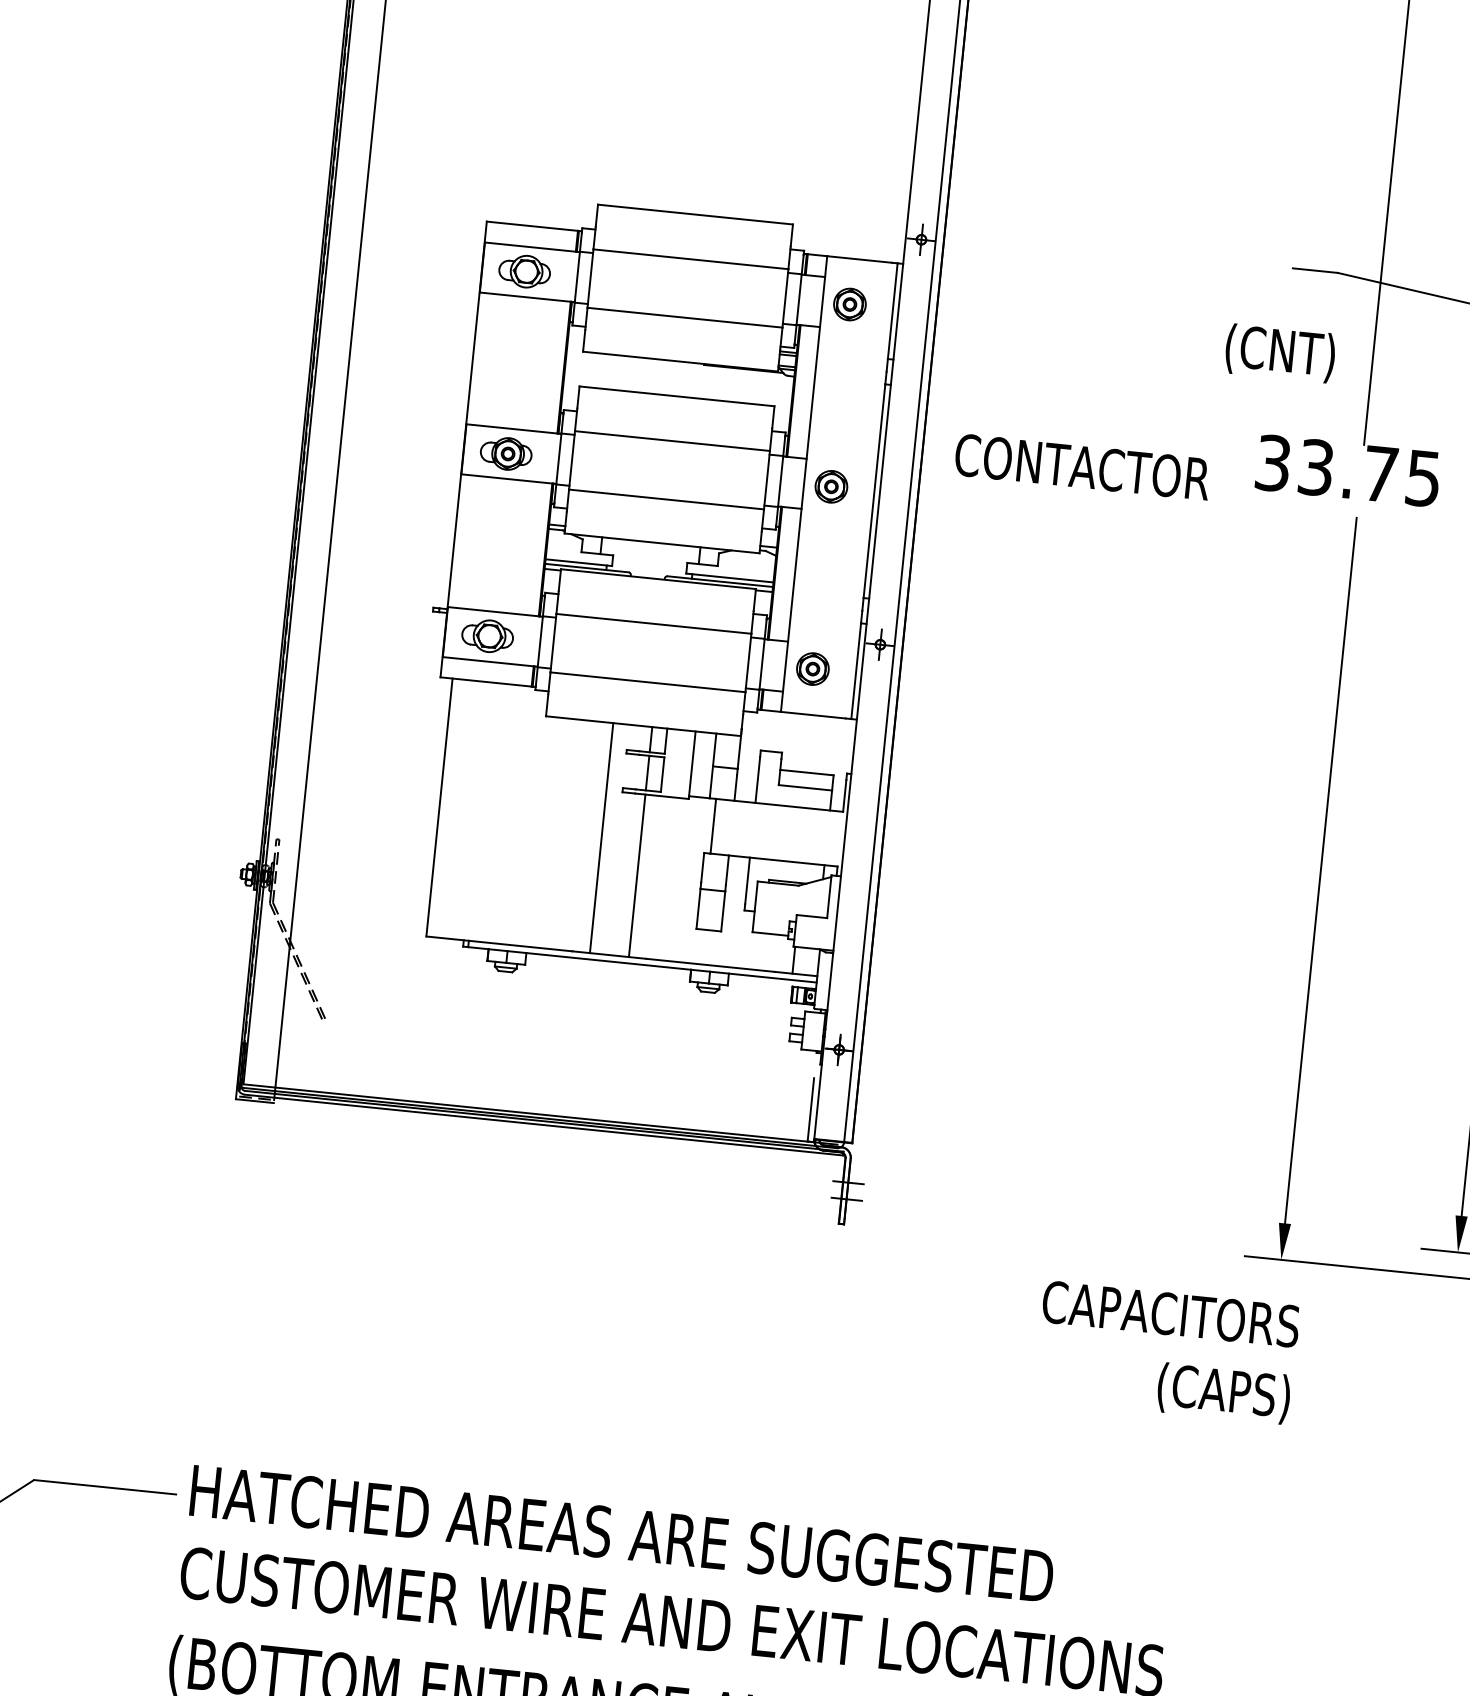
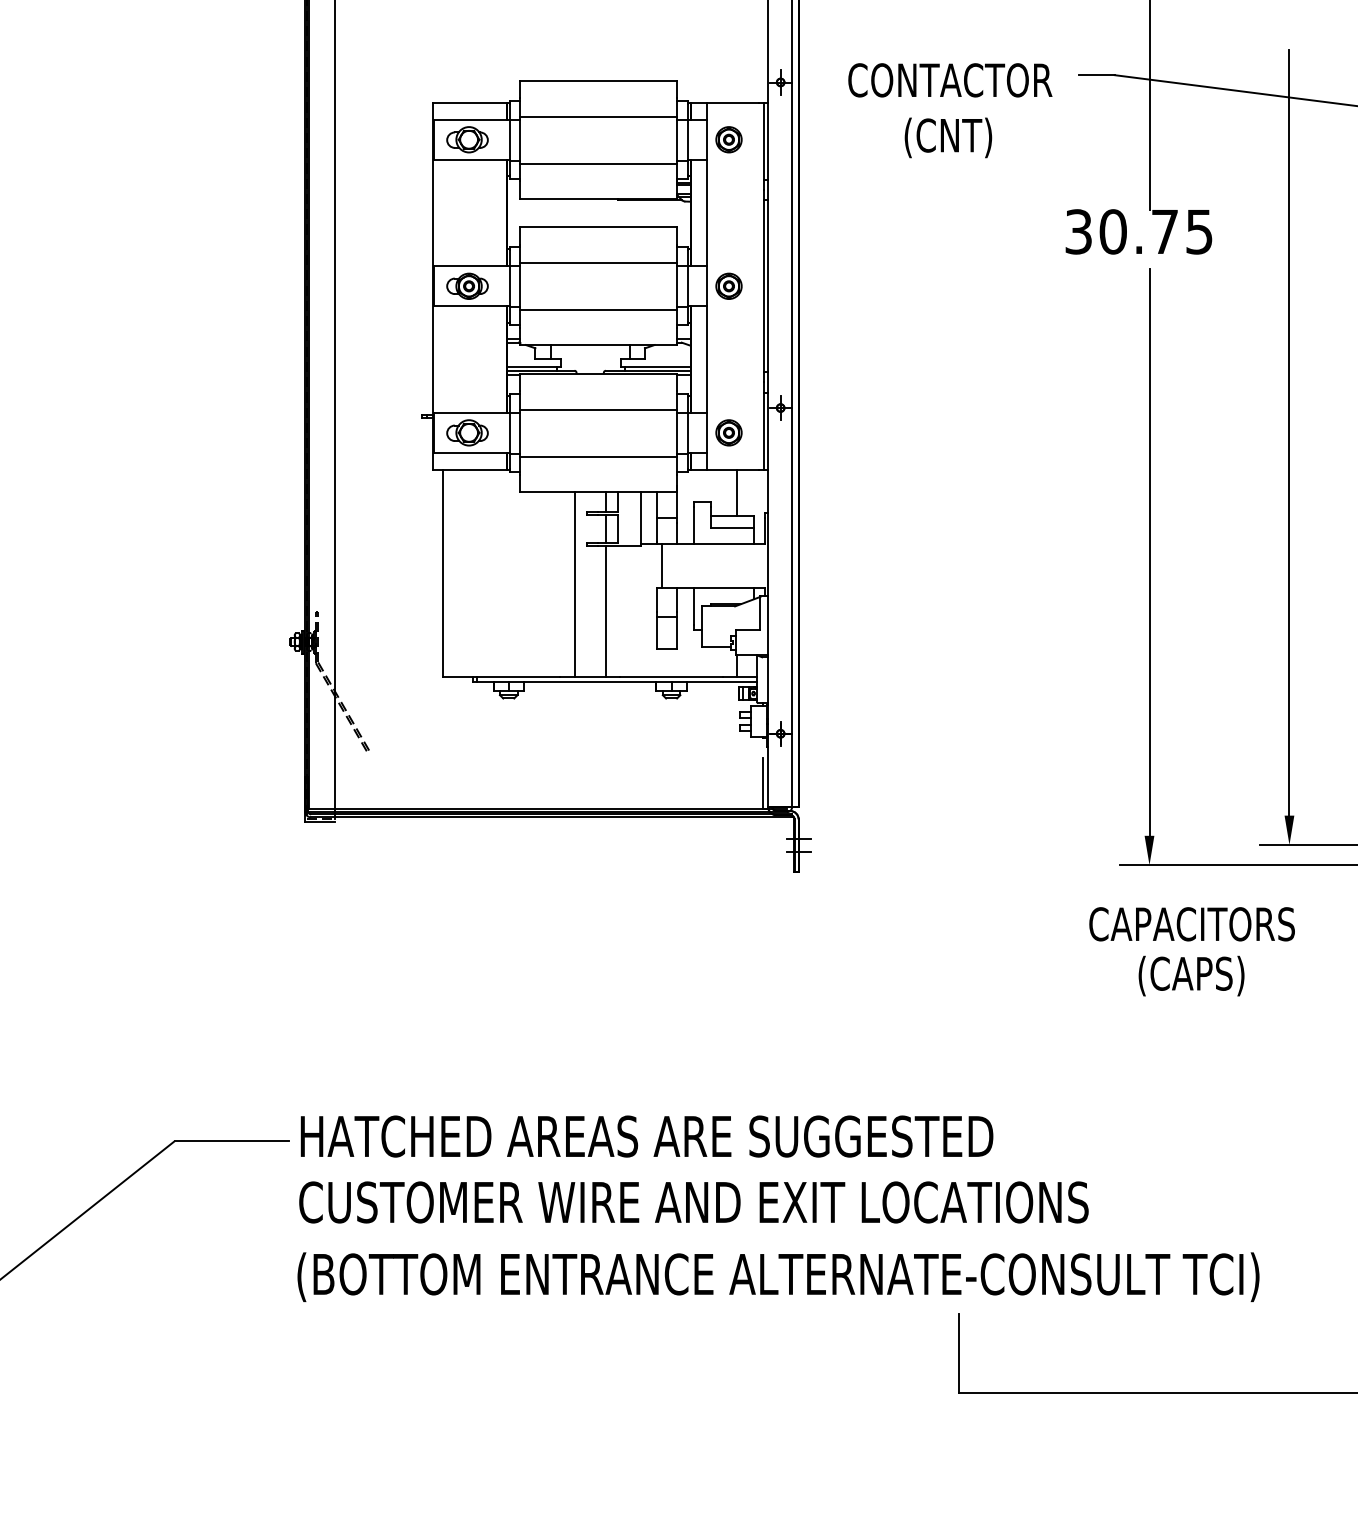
text: (1280, 352) -> (948, 137), moved
text: (1082, 467) -> (950, 80), moved
text: (1315, 467) -> (1112, 231), 33.75 -> 30.75
line: (815, 744) -> (737, 492), added
text: (1170, 1314) -> (1191, 924), moved
text: (1223, 1392) -> (1191, 975), moved

